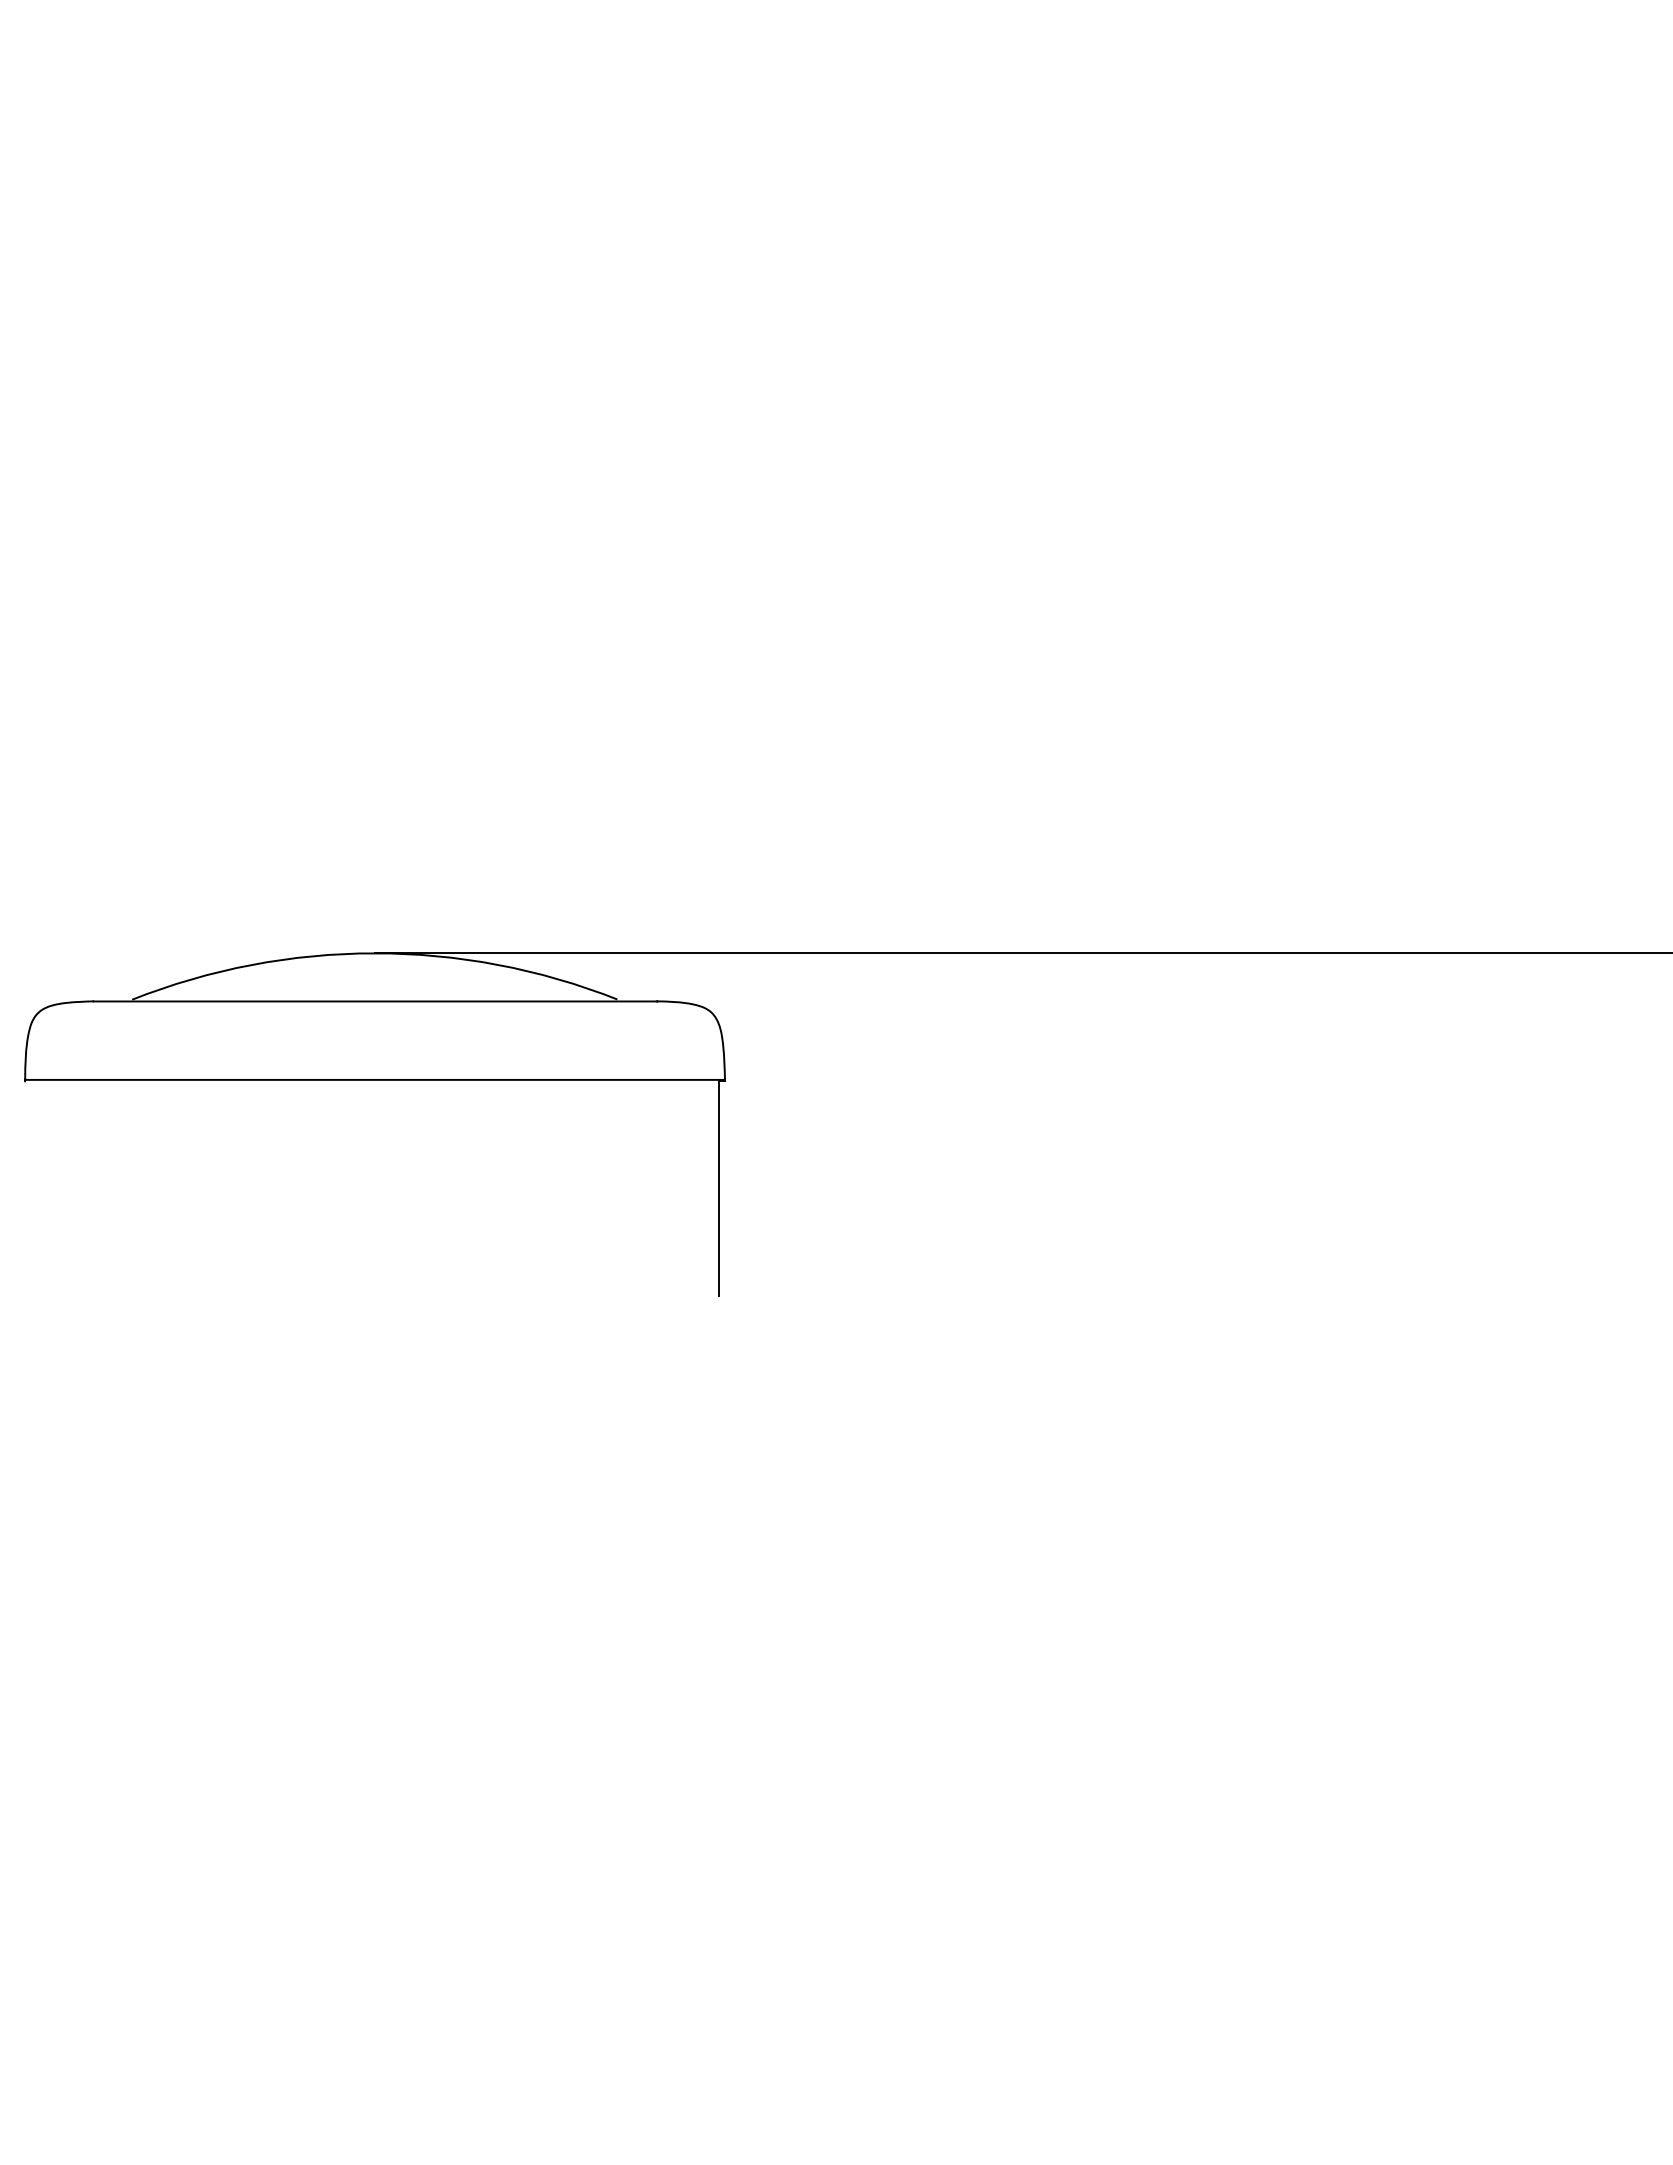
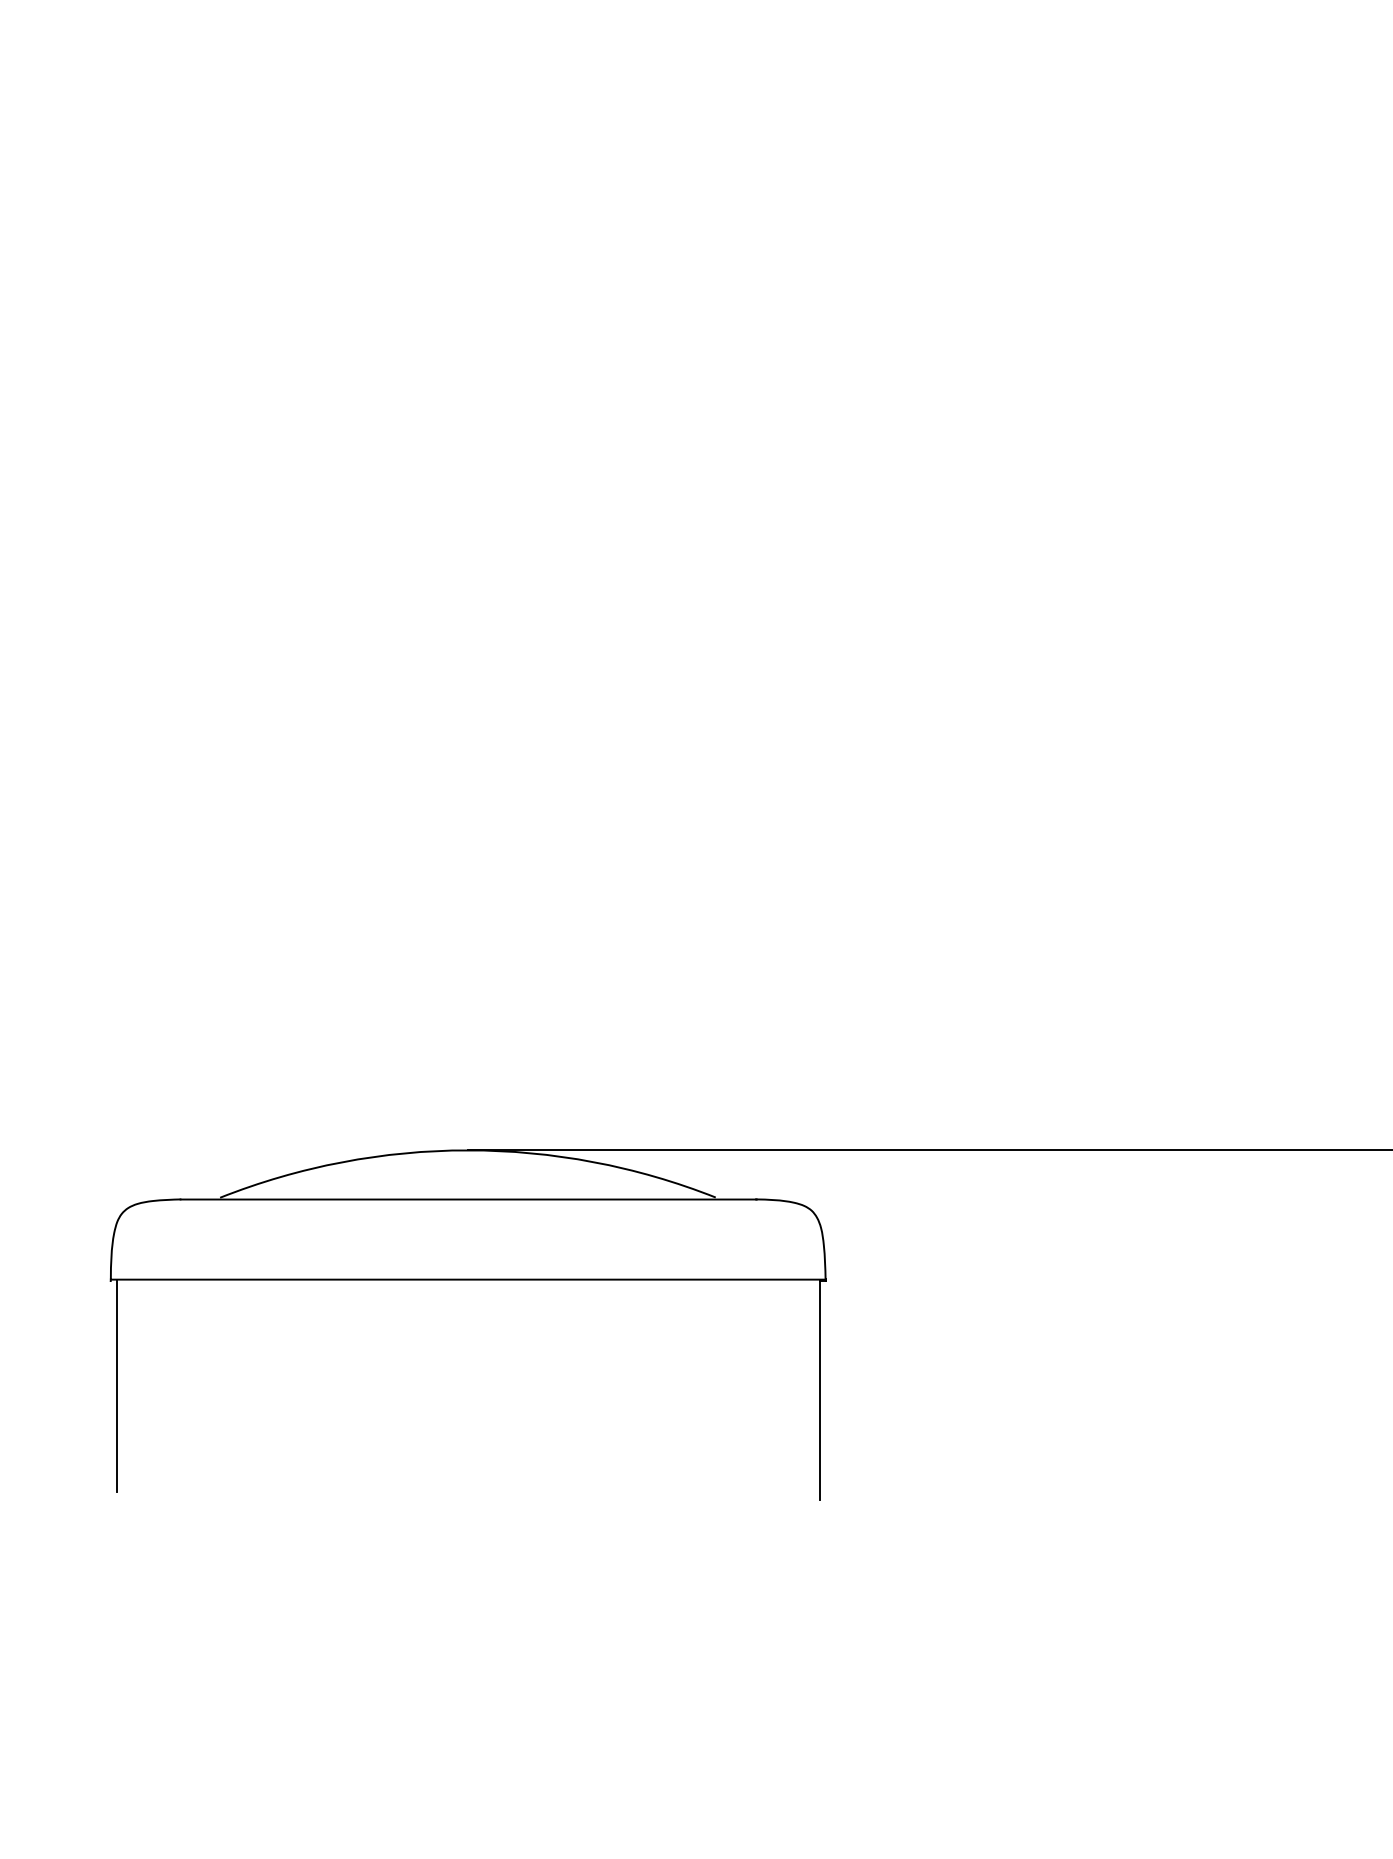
line: (30, 1184) -> (116, 1386), added

